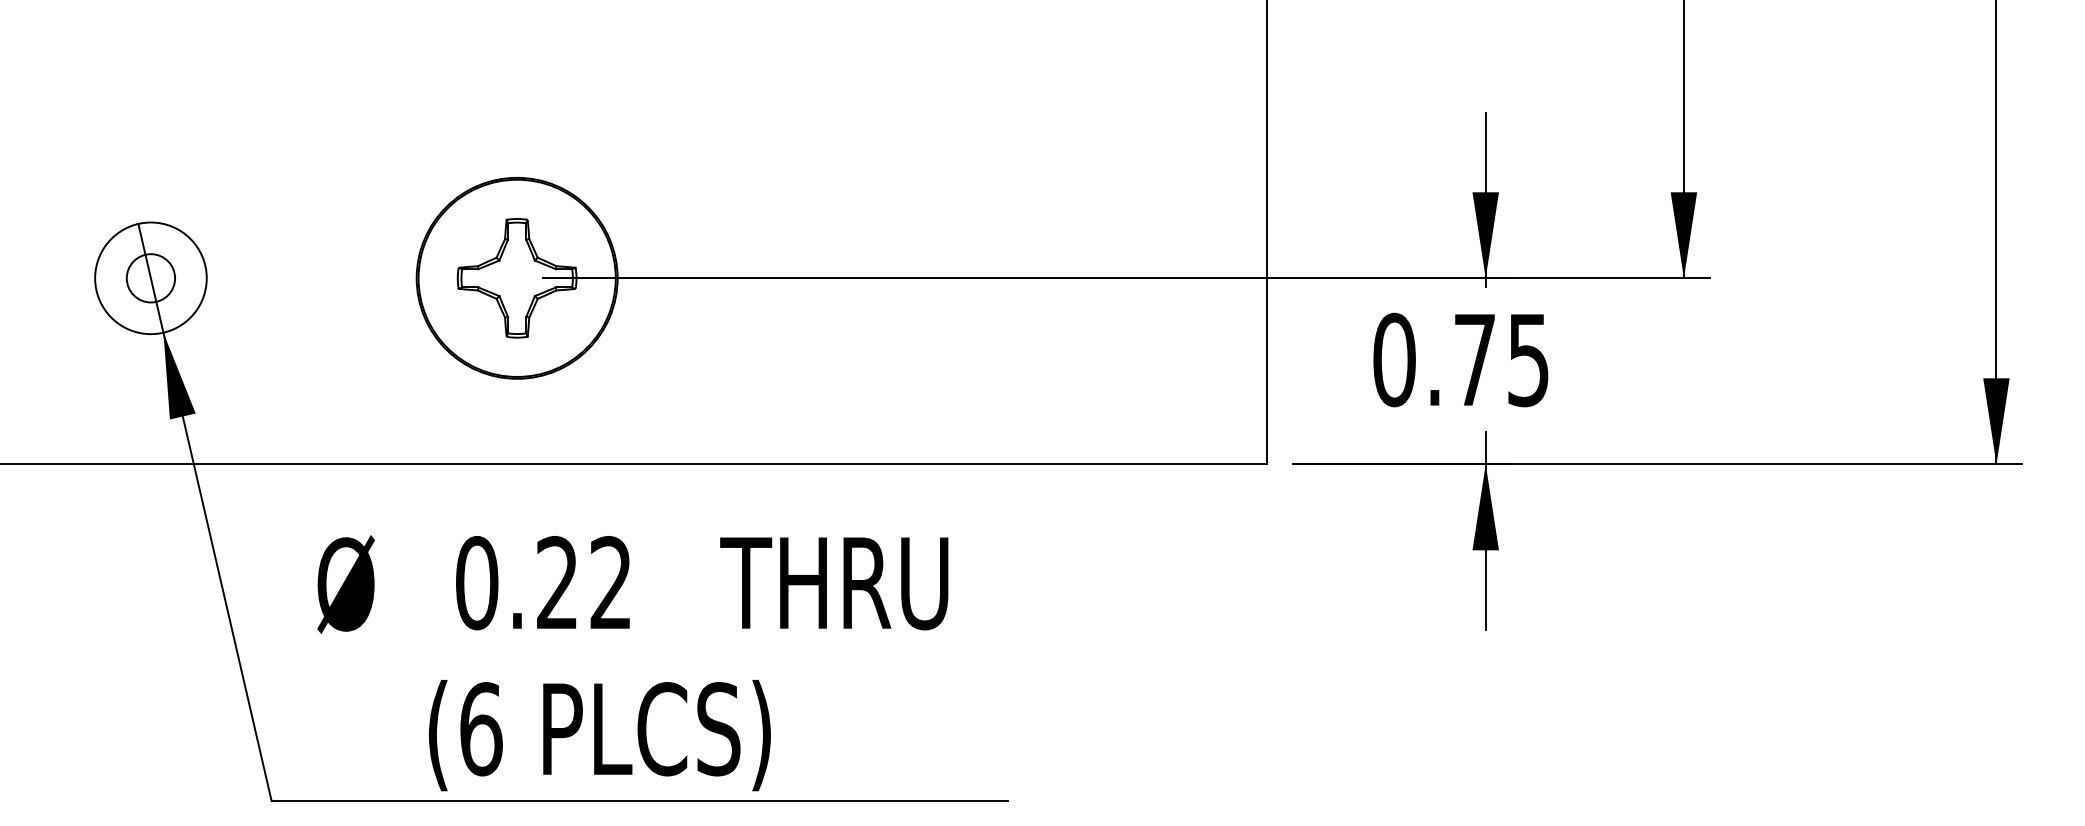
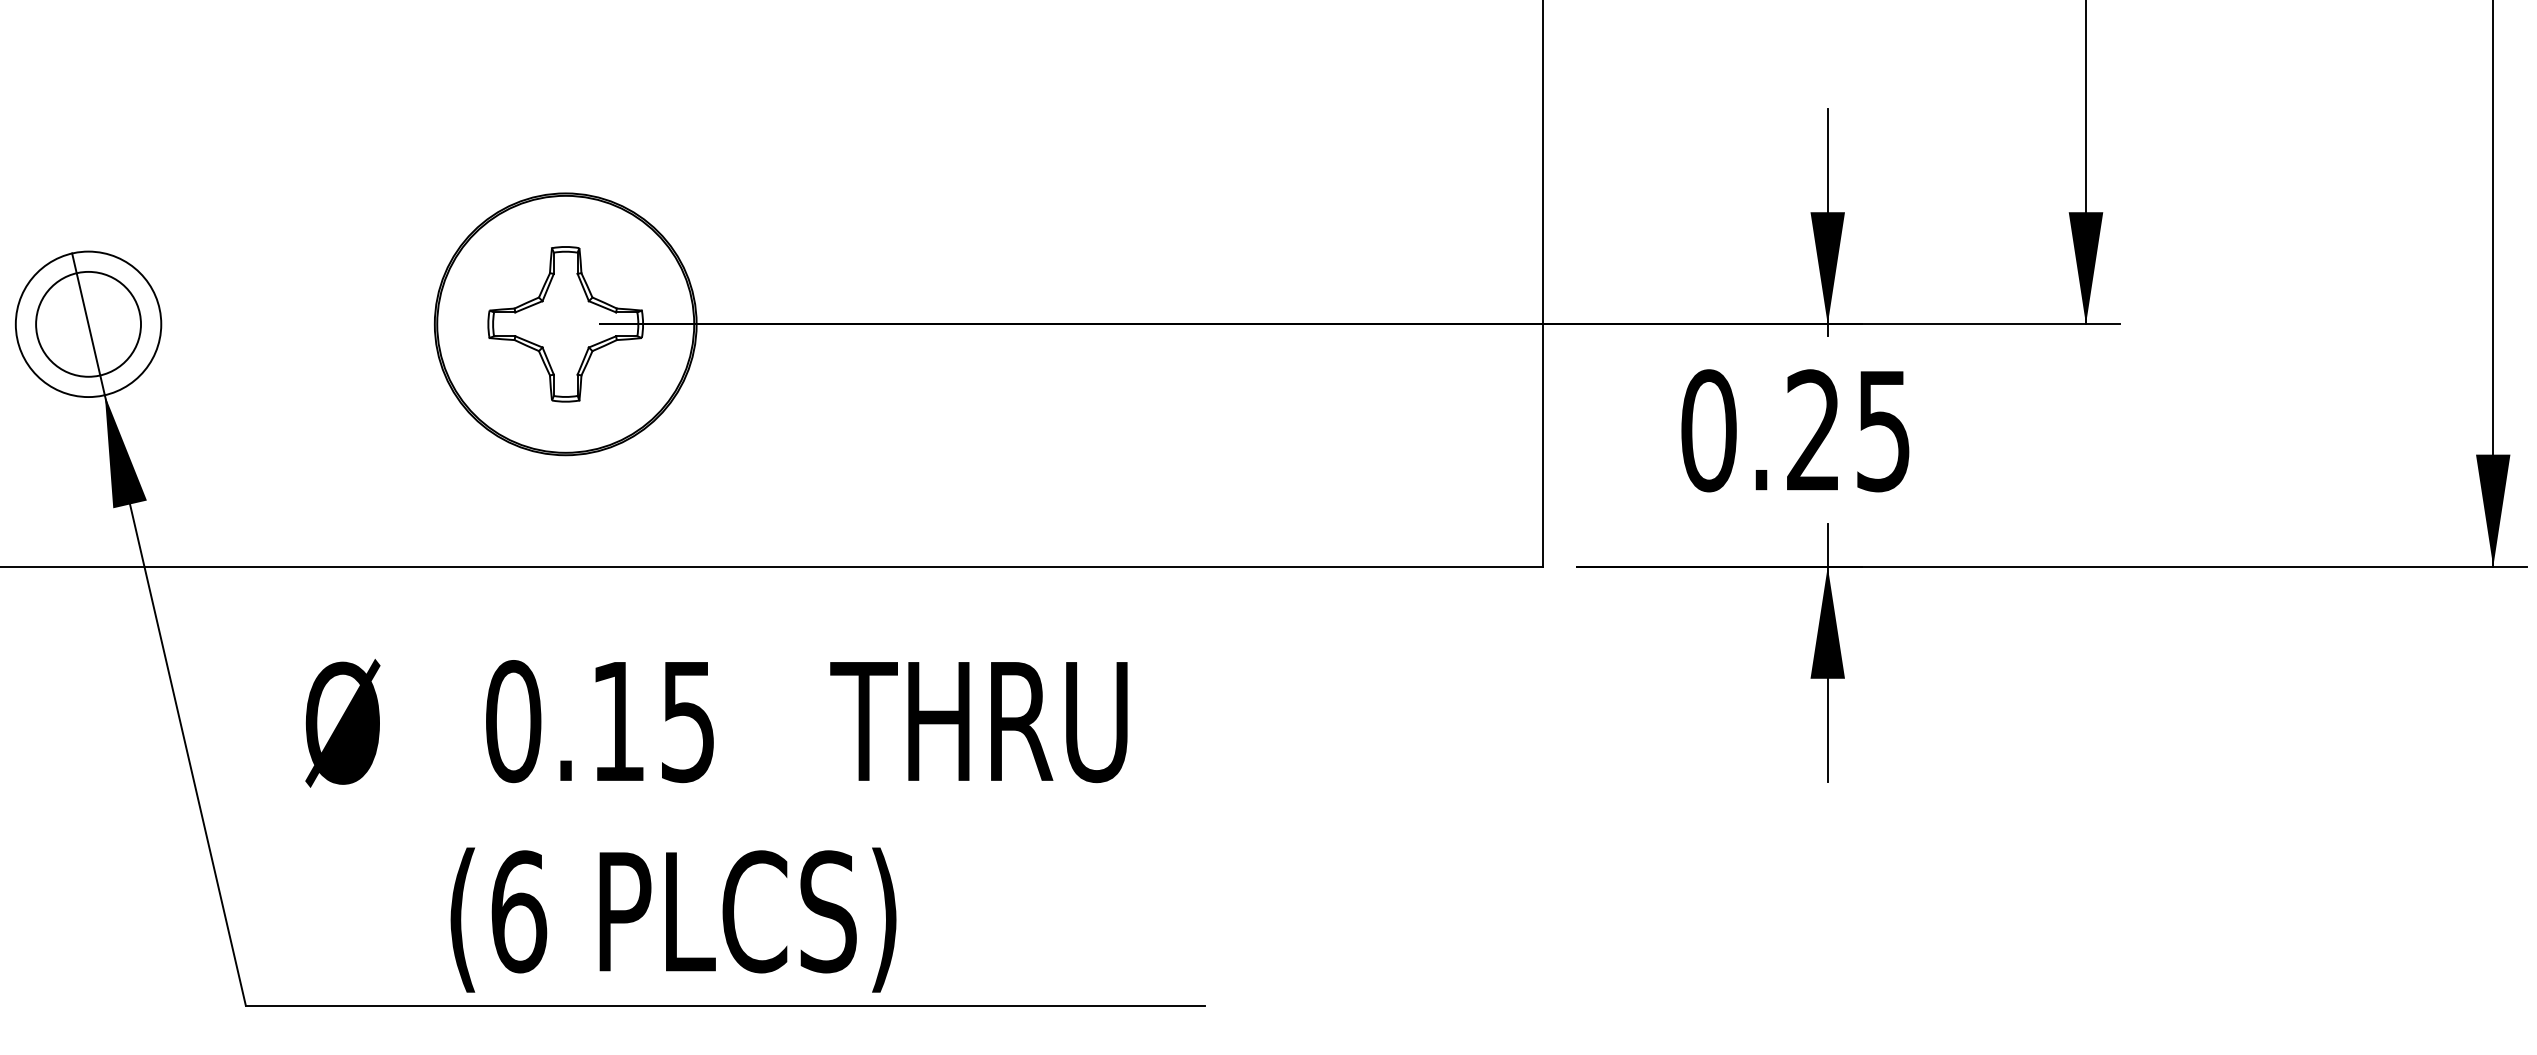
circle: (150, 278) -> (87, 324), size x1.67
text: (1474, 358) -> (1813, 428), 0.75 -> 0.25
text: (583, 582) -> (652, 720), 0.22 -> 0.15

